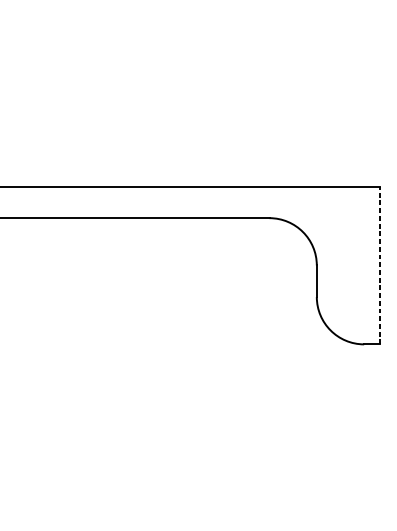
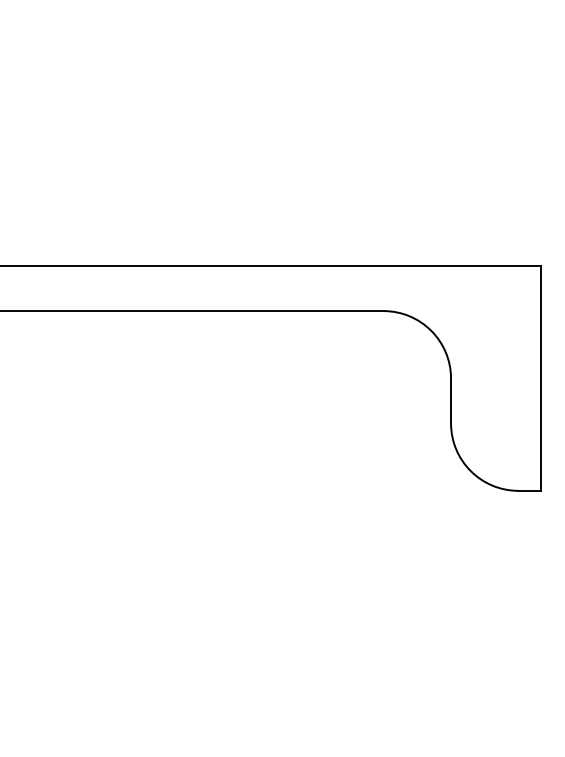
line: (379, 265) -> (540, 378), dashed -> solid

